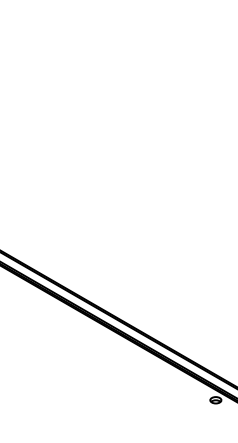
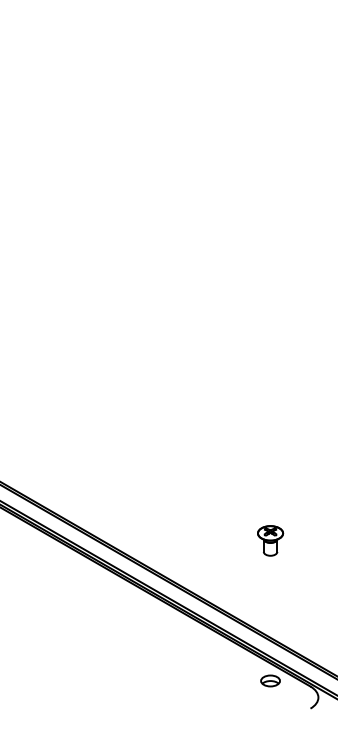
part: (215, 317) -> (269, 540), added

